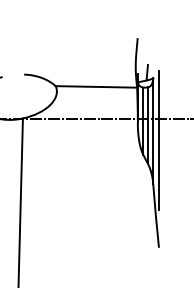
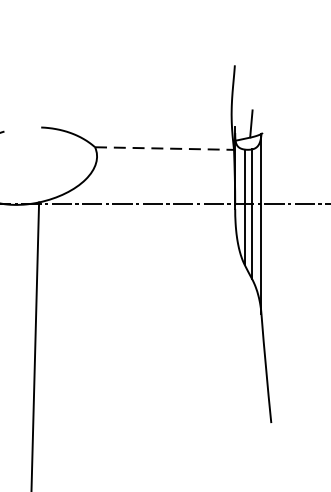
line: (96, 86) -> (164, 147), solid -> dashed
line: (158, 140) -> (270, 240), removed

